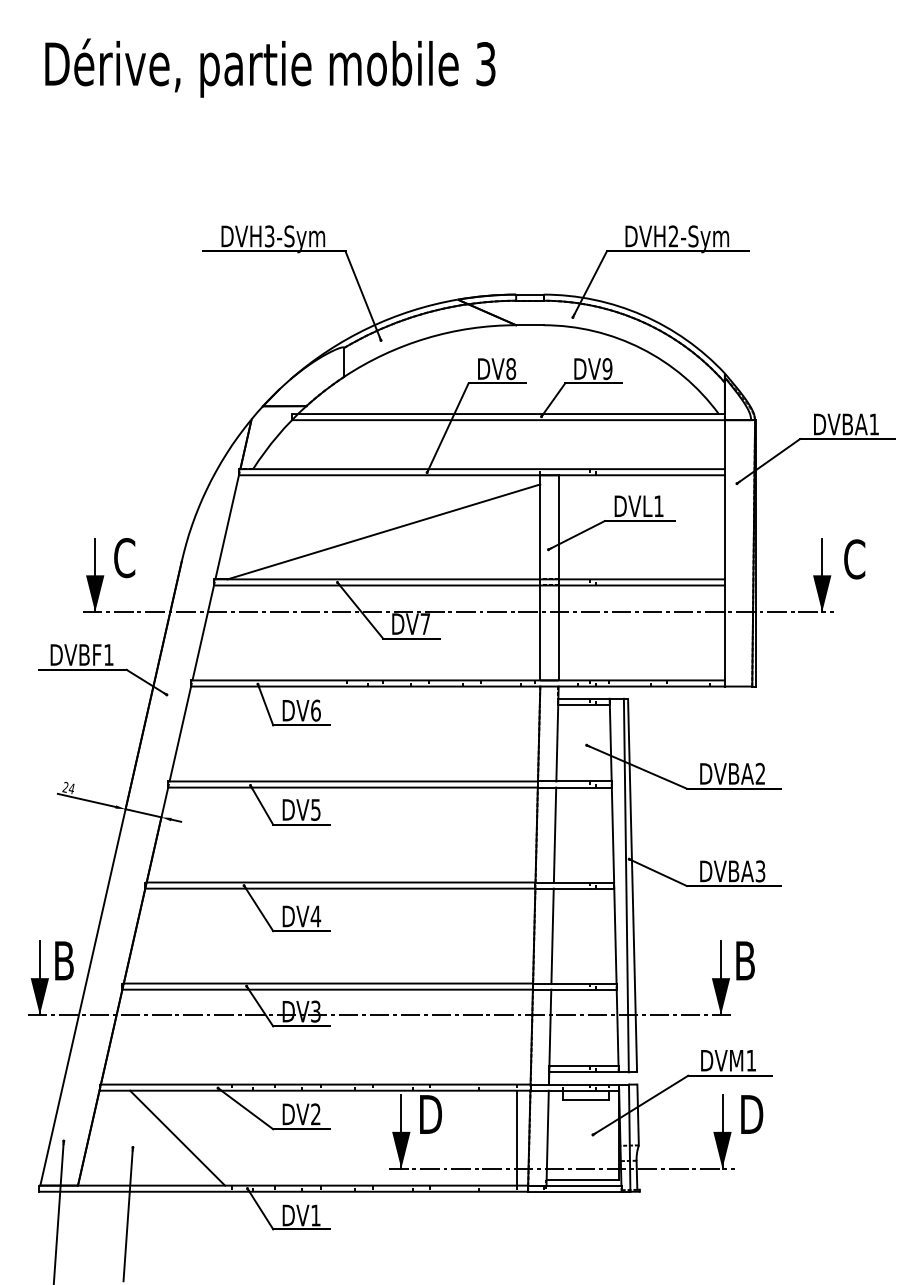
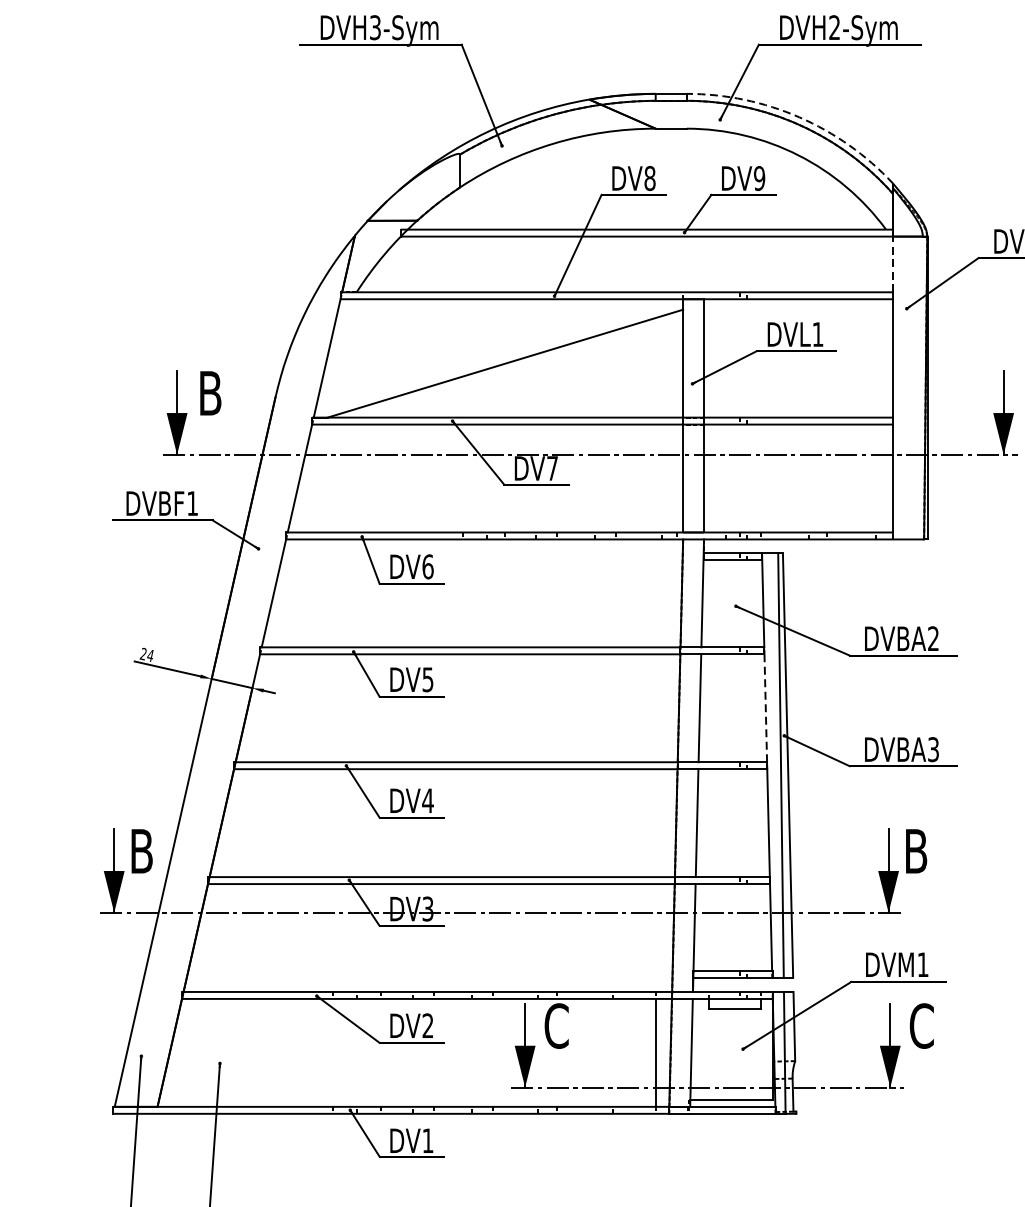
arc: (642, 315) -> (799, 117), solid -> dashed
line: (724, 444) -> (892, 264), solid -> dashed
text: (124, 558) -> (210, 393), C -> B
line: (612, 834) -> (765, 707), solid -> dashed
text: (429, 1114) -> (557, 1025), D -> C
text: (751, 1114) -> (923, 1025), D -> C
line: (177, 1137) -> (270, 1052), removed

